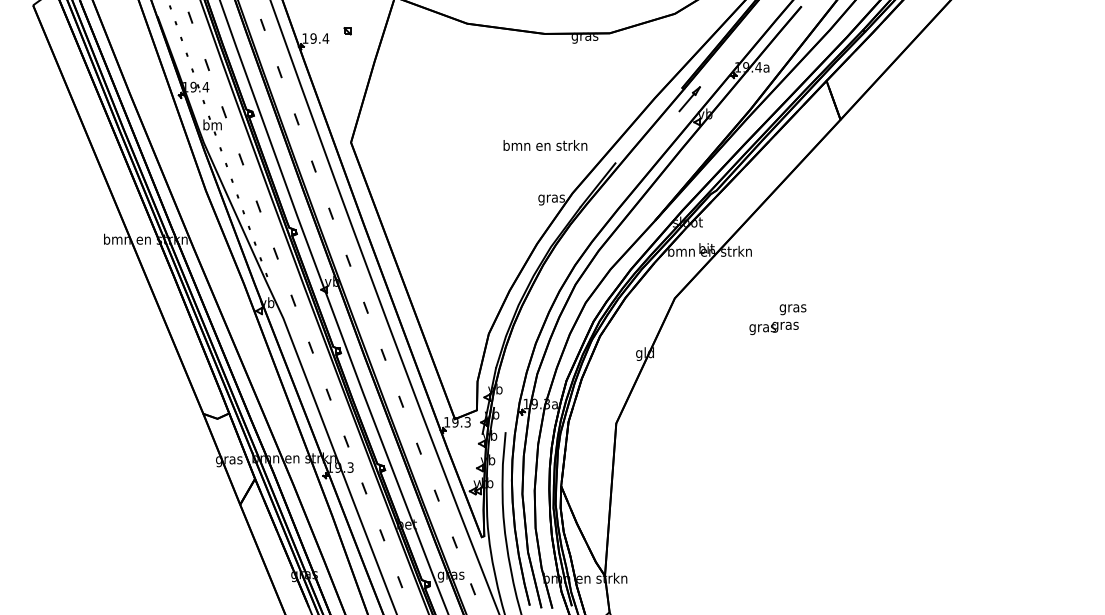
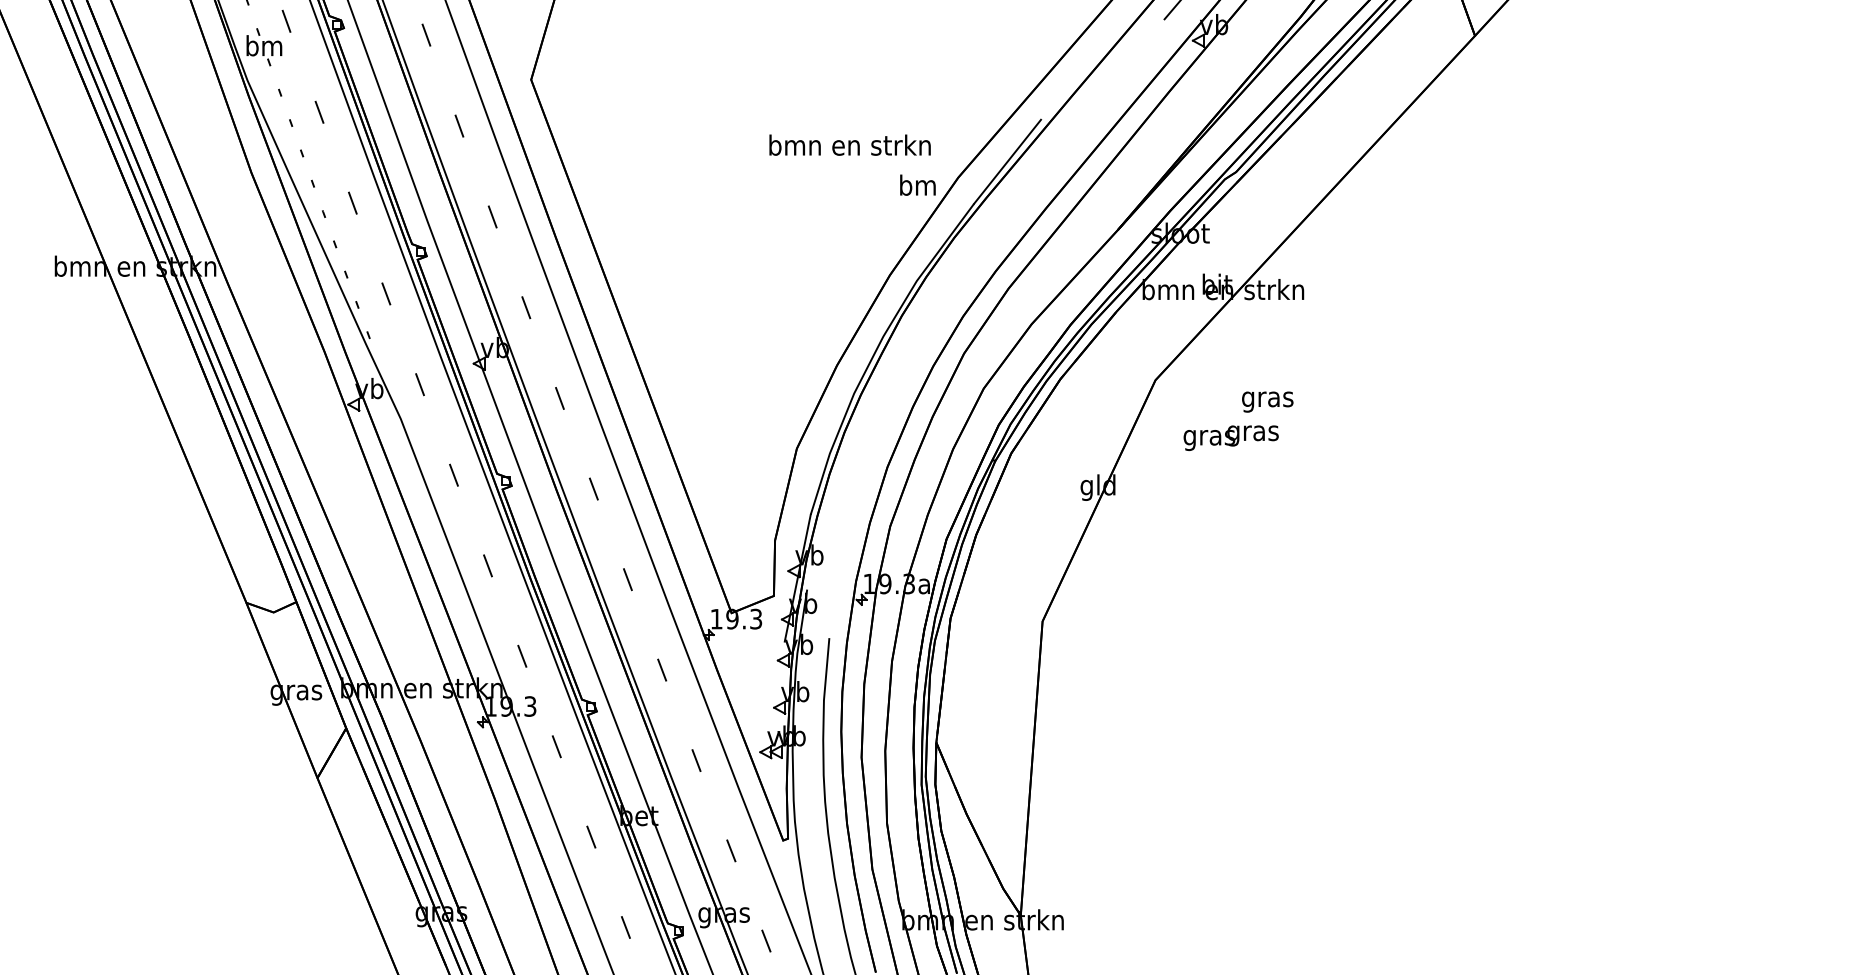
text: (545, 145) -> (850, 145), moved
text: (551, 198) -> (917, 187), gras -> bm
text: (777, 319) -> (1237, 420), moved

